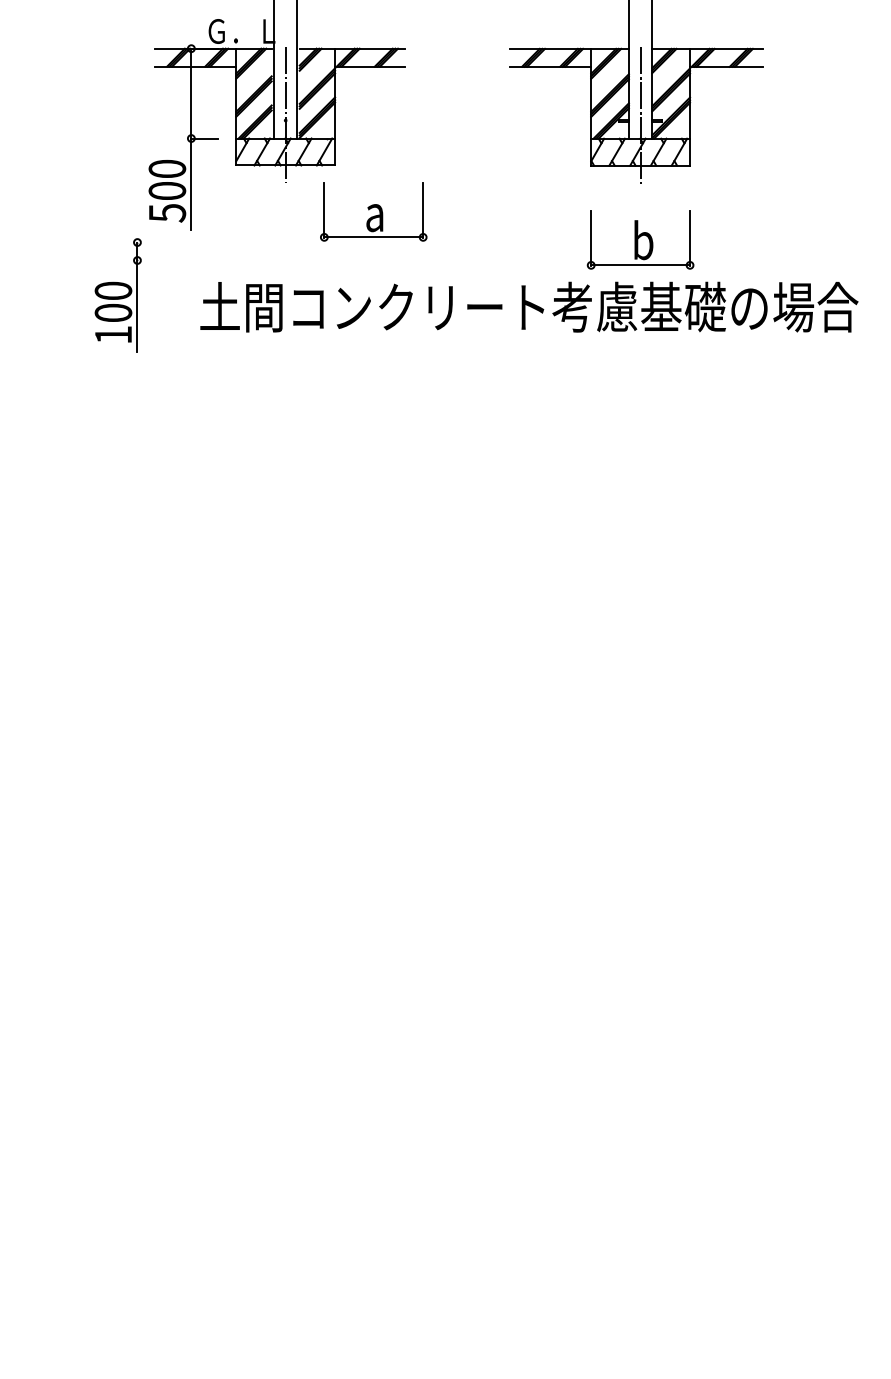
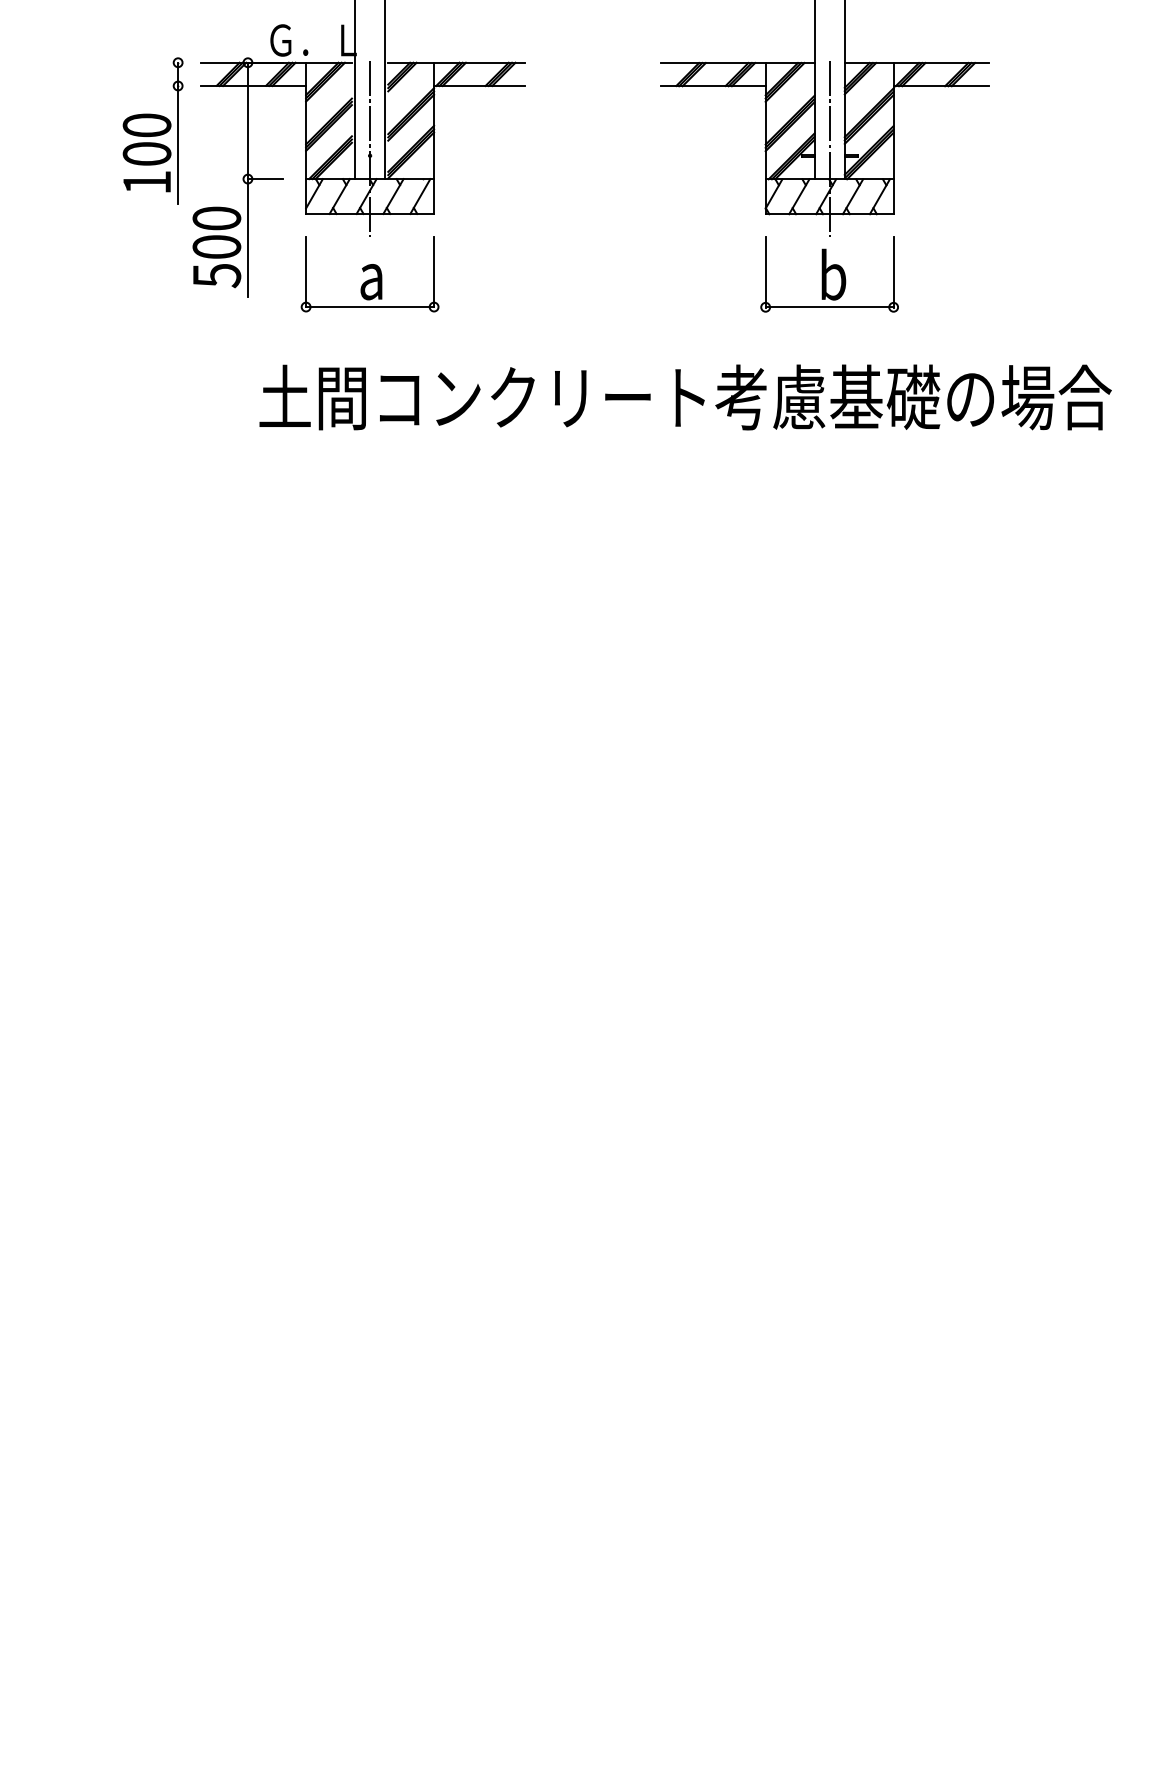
part: (373, 212) -> (369, 274), moved
part: (640, 240) -> (829, 274), moved
part: (117, 294) -> (152, 130), moved

